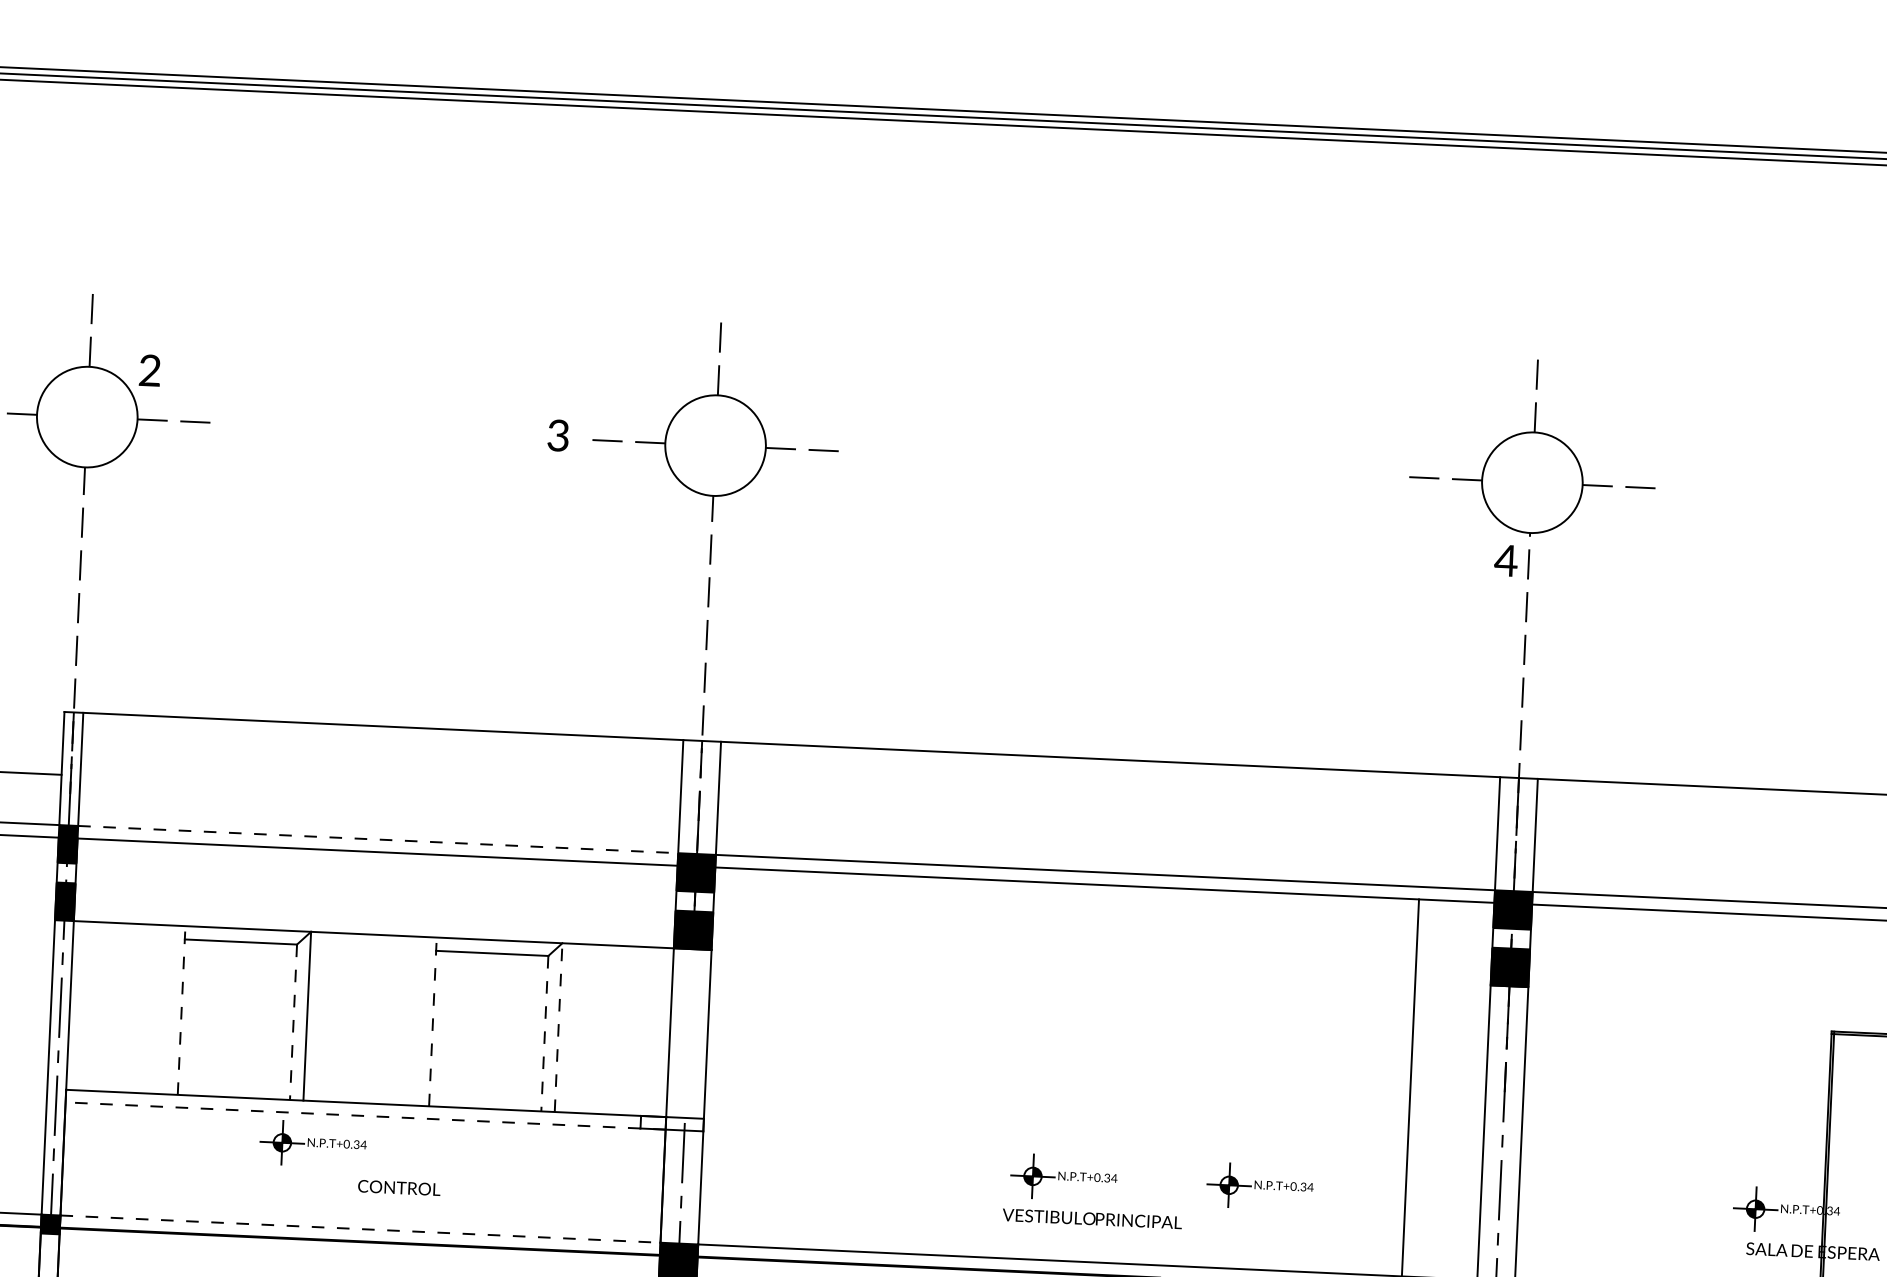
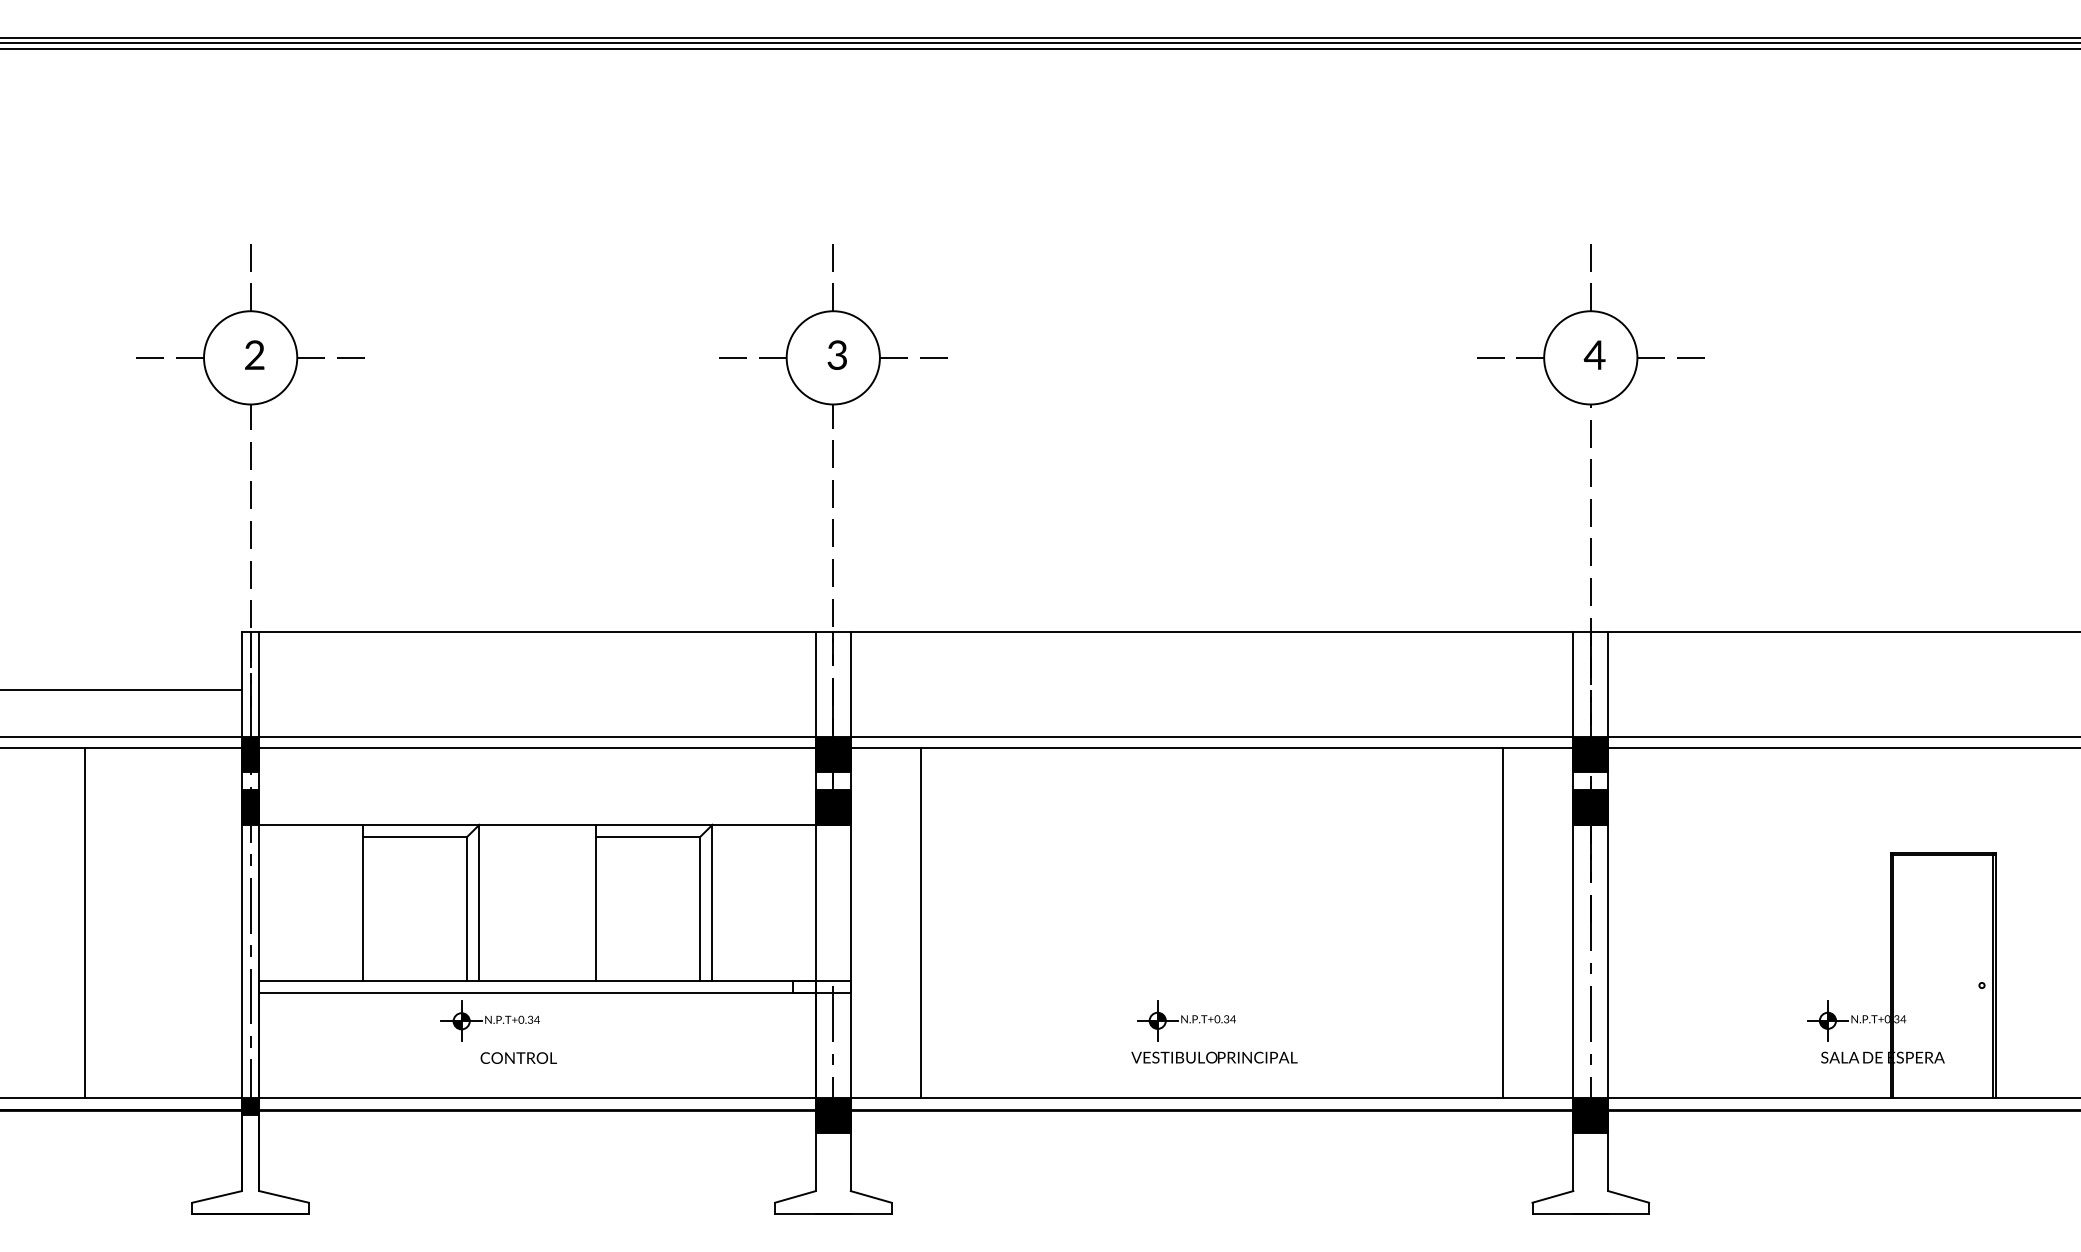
text: (149, 369) -> (254, 354), moved
text: (557, 434) -> (836, 354), moved
text: (1505, 560) -> (1594, 354), moved
line: (379, 839) -> (538, 736), dashed -> solid
line: (181, 1009) -> (362, 902), dashed -> solid
line: (432, 1021) -> (595, 902), dashed -> solid
line: (293, 1022) -> (466, 909), dashed -> solid
line: (558, 1027) -> (712, 902), dashed -> solid
line: (545, 1033) -> (700, 909), dashed -> solid
line: (781, 1058) -> (920, 922), added
line: (365, 1115) -> (537, 992), dashed -> solid
part: (1260, 1186) -> (1368, 1020), removed
text: (399, 1187) -> (518, 1057), moved
line: (361, 1228) -> (538, 1097), dashed -> solid

